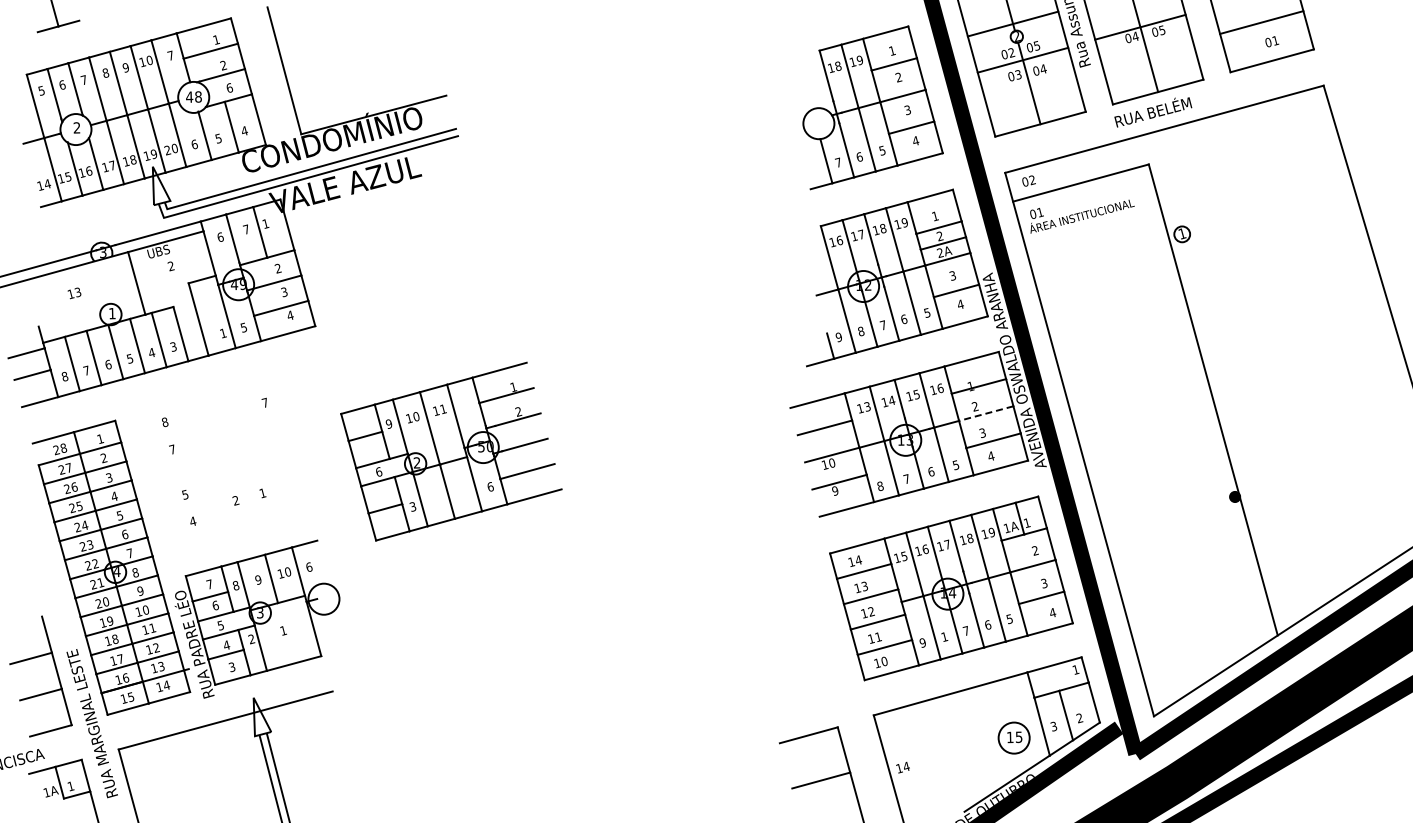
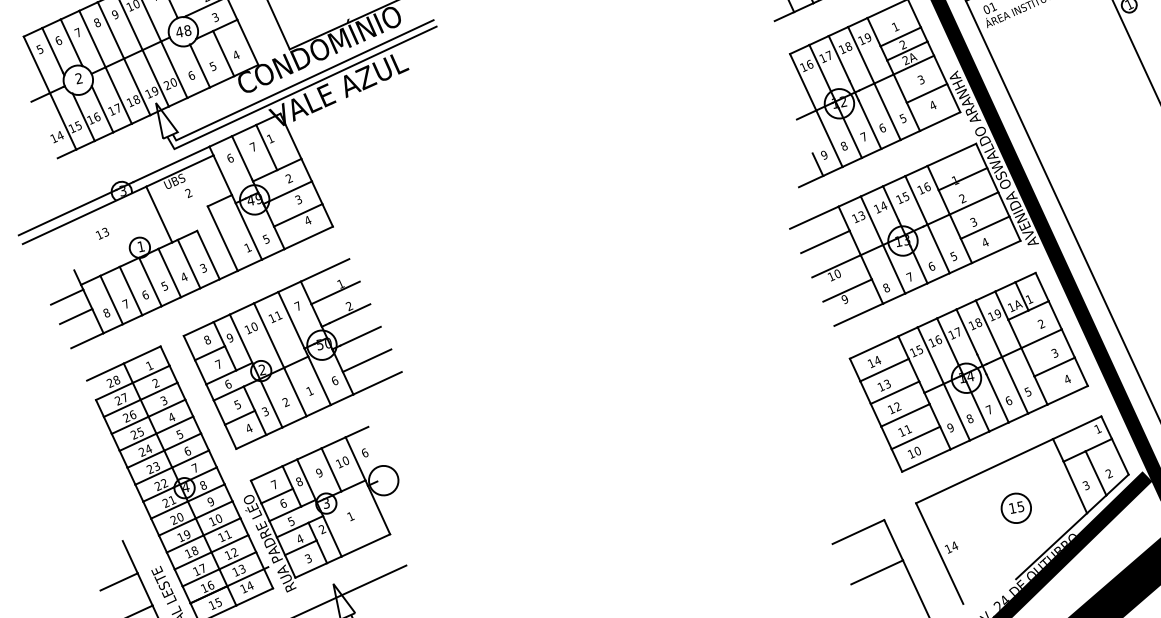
text: (229, 87) -> (215, 16), 6 -> 3
line: (985, 413) -> (973, 203), dashed -> solid
part: (451, 451) -> (292, 353), moved
text: (944, 636) -> (969, 418), 1 -> 8
part: (1013, 737) -> (1015, 507), moved

